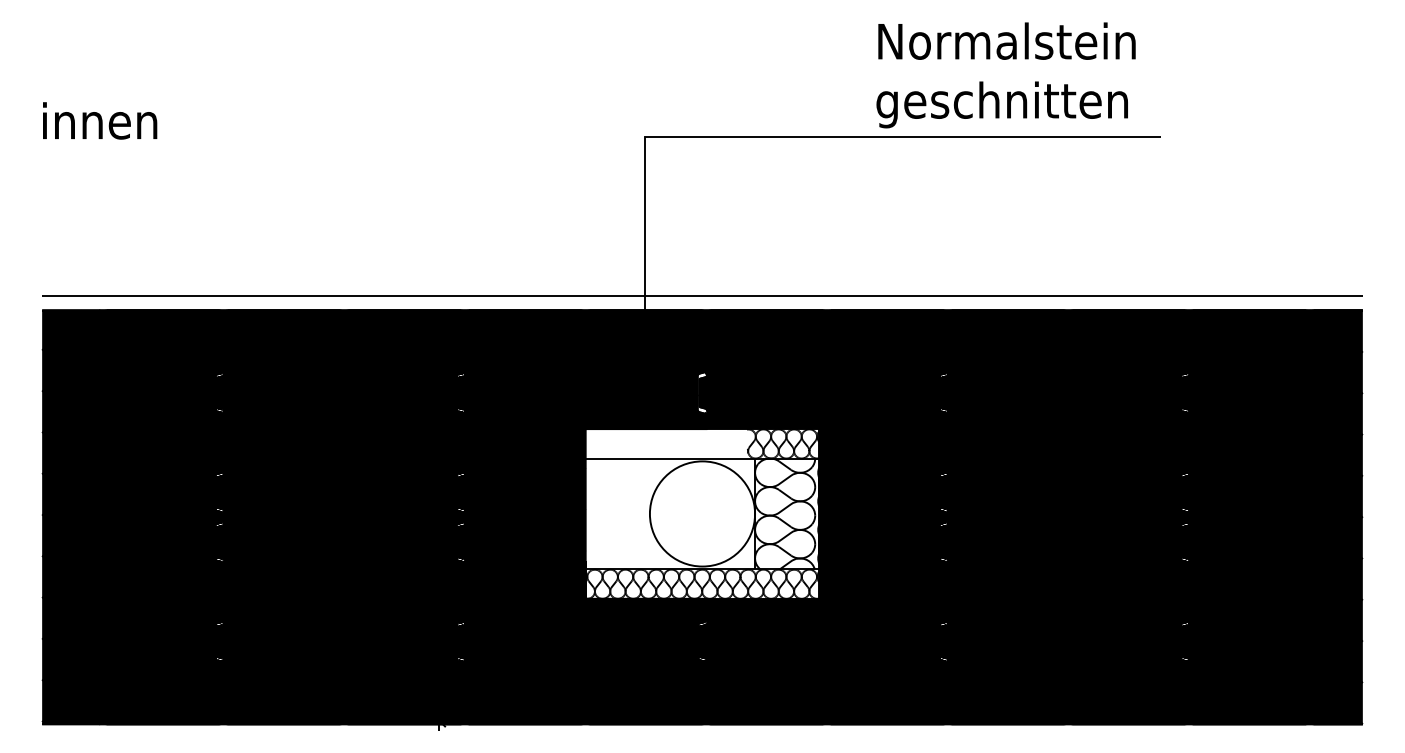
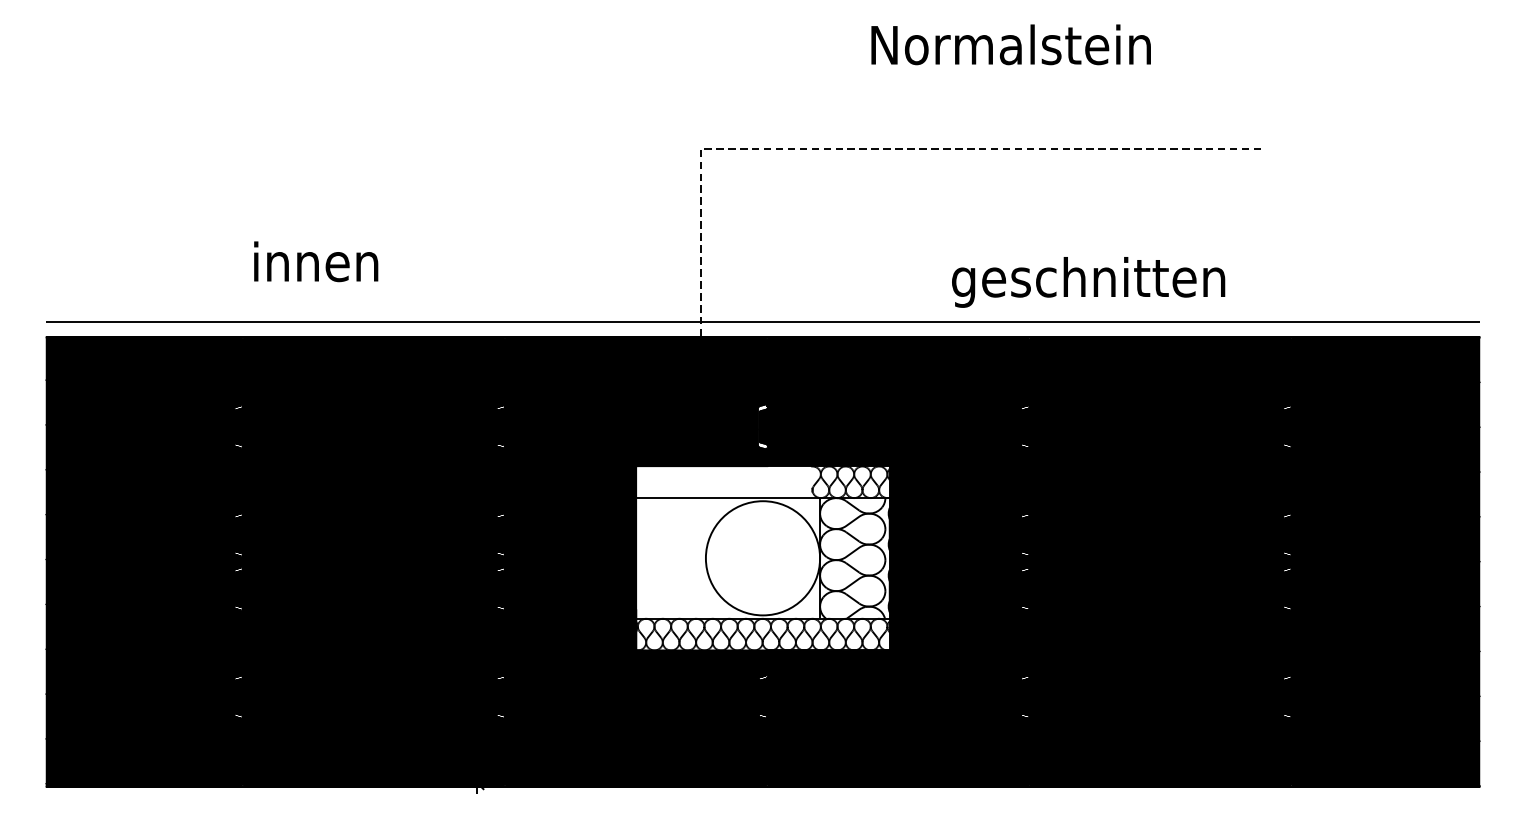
text: (1006, 40) -> (1010, 44), moved
text: (1001, 104) -> (1087, 281), moved
text: (100, 120) -> (316, 261), moved
line: (806, 136) -> (875, 148), solid -> dashed

